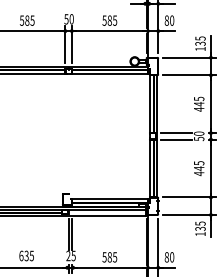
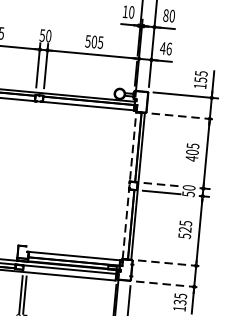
text: (109, 20) -> (94, 41), 585 -> 505
text: (169, 20) -> (166, 48), 80 -> 46
text: (198, 43) -> (198, 79), 135 -> 155
line: (189, 75) -> (184, 116), solid -> dashed
text: (198, 104) -> (191, 152), 445 -> 405
line: (176, 133) -> (161, 185), solid -> dashed
line: (149, 135) -> (129, 184), solid -> dashed
text: (198, 171) -> (184, 233), 445 -> 525
line: (189, 197) -> (170, 263), solid -> dashed
line: (189, 214) -> (168, 283), solid -> dashed

